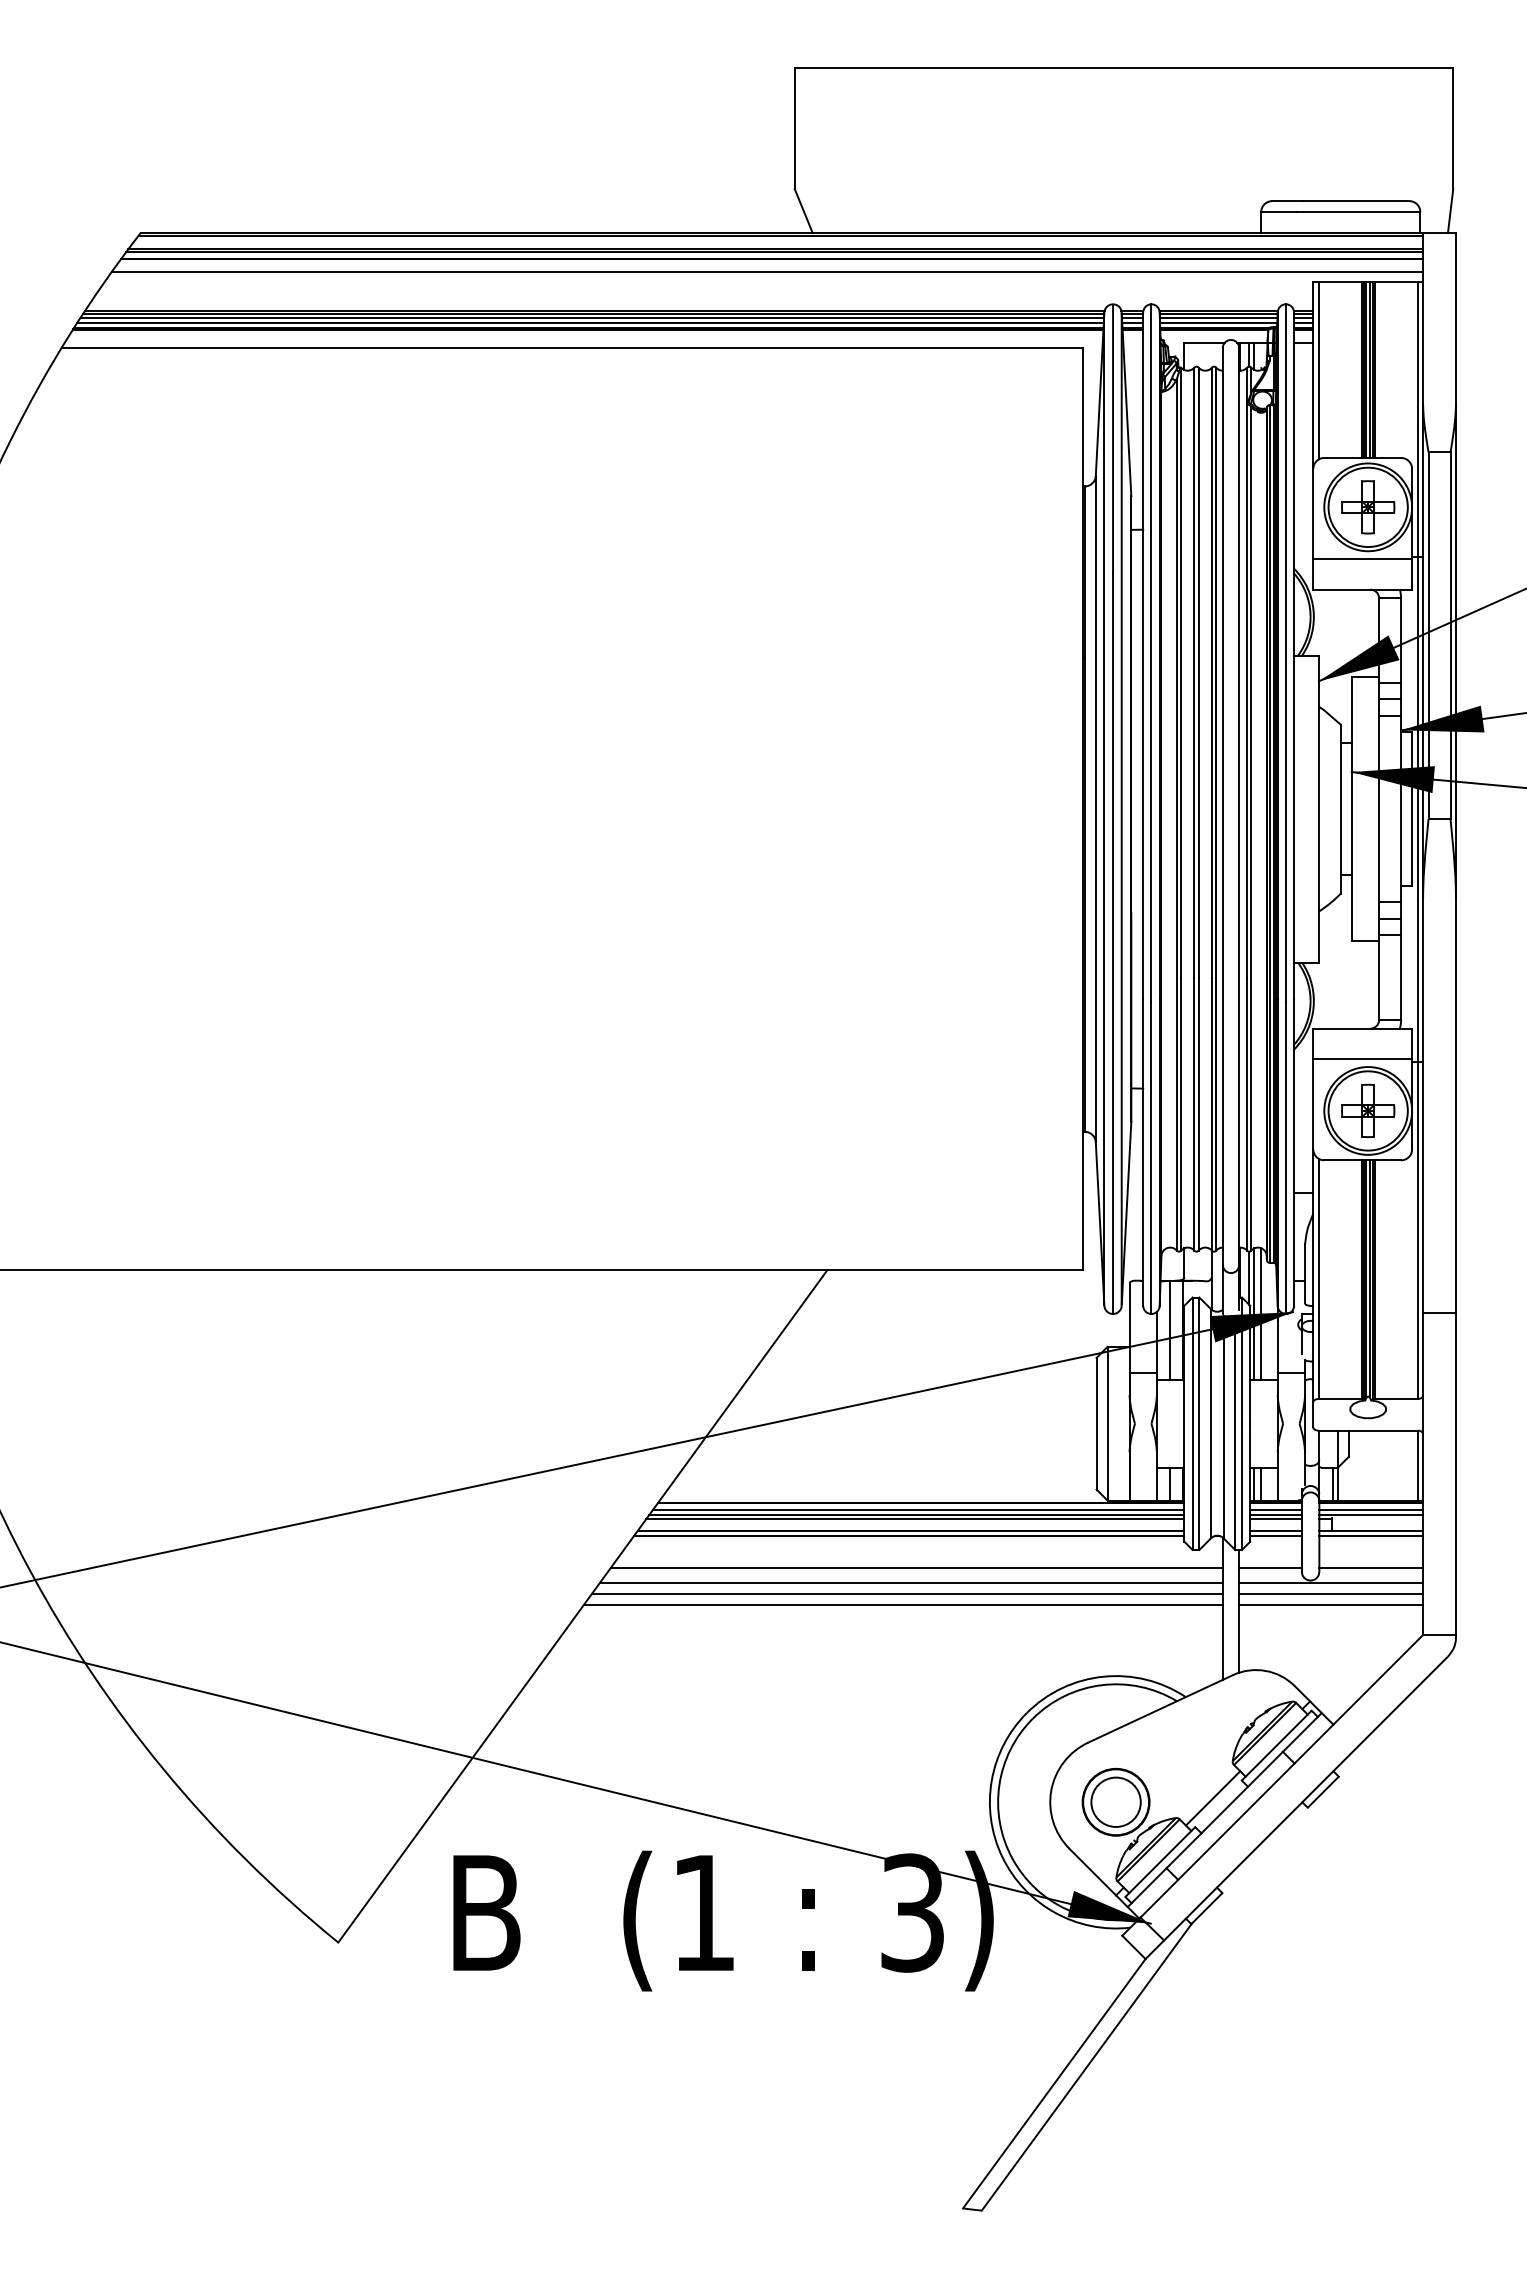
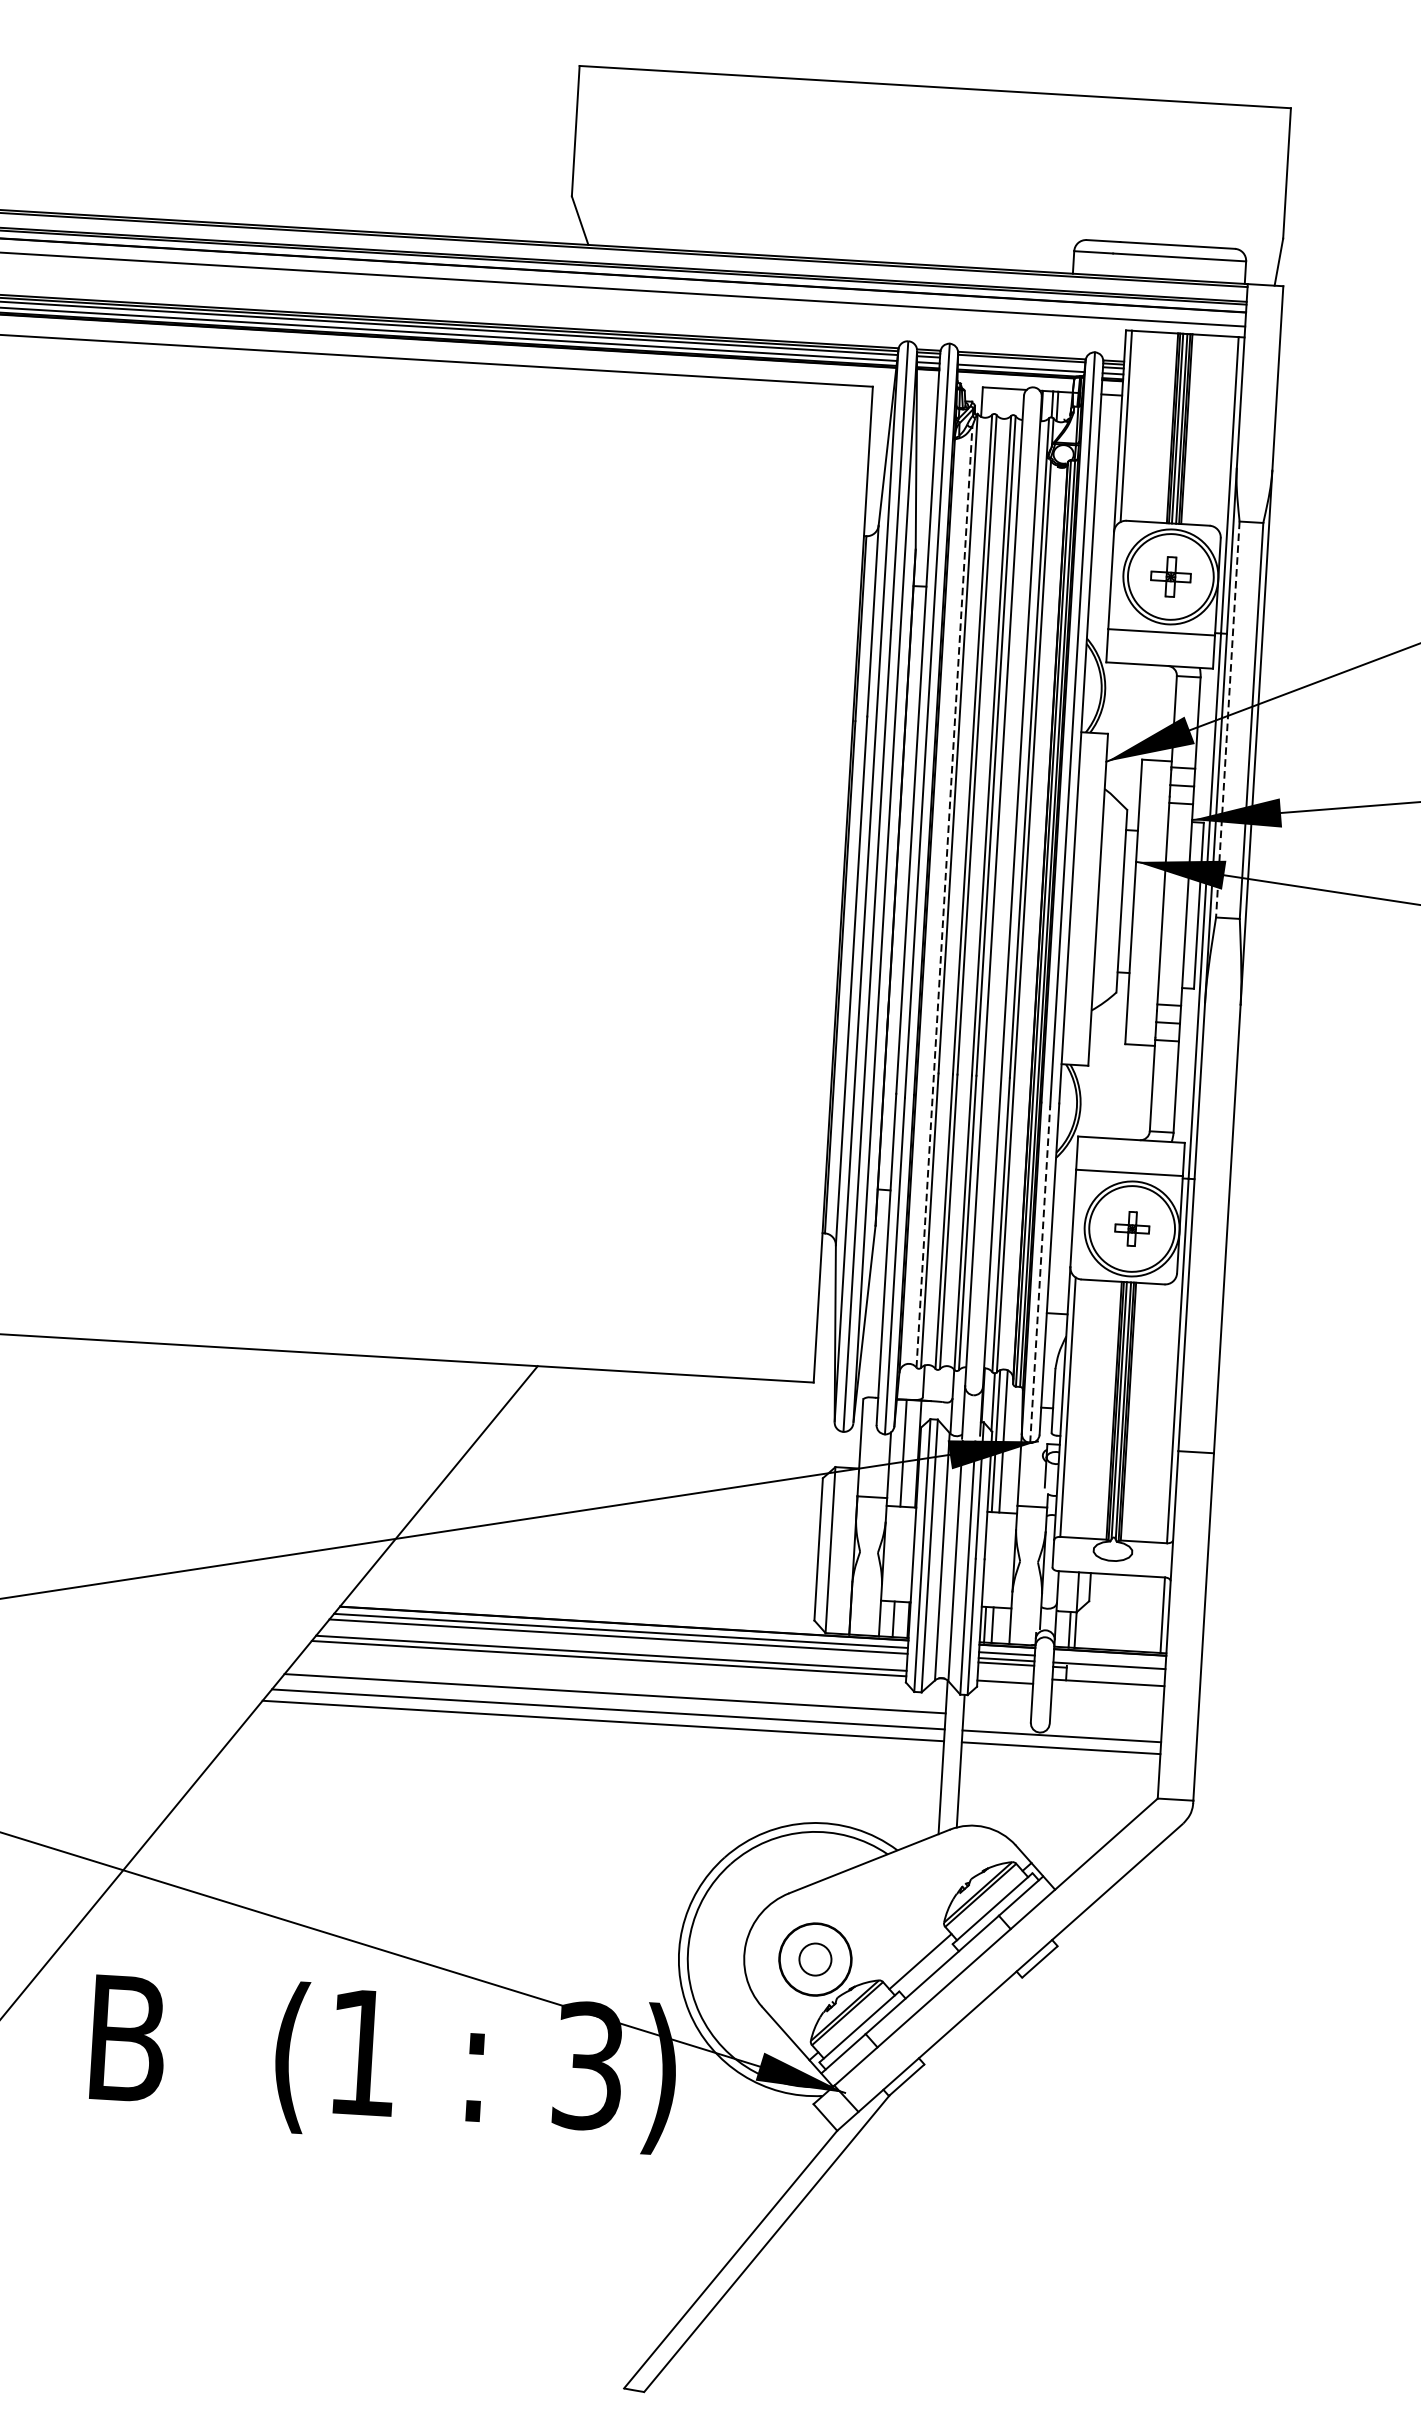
line: (1218, 317) -> (1021, 362), removed
part: (1368, 507) -> (1171, 577), size x0.7
line: (1428, 636) -> (1227, 720), solid -> dashed
line: (1176, 814) -> (944, 896), solid -> dashed
part: (1368, 1110) -> (1132, 1228), size x0.6
line: (1285, 1158) -> (1039, 1275), solid -> dashed
line: (1371, 1509) -> (1110, 1659), removed
line: (915, 1519) -> (616, 1641), removed
line: (1275, 1530) -> (1005, 1676), removed
line: (1371, 1536) -> (1108, 1688), removed
line: (1270, 1568) -> (997, 1716), removed
line: (1371, 1568) -> (1106, 1723), removed
line: (902, 1604) -> (597, 1732), removed
line: (1331, 1604) -> (1060, 1759), removed
circle: (1115, 1801) -> (814, 1958), size x0.6

